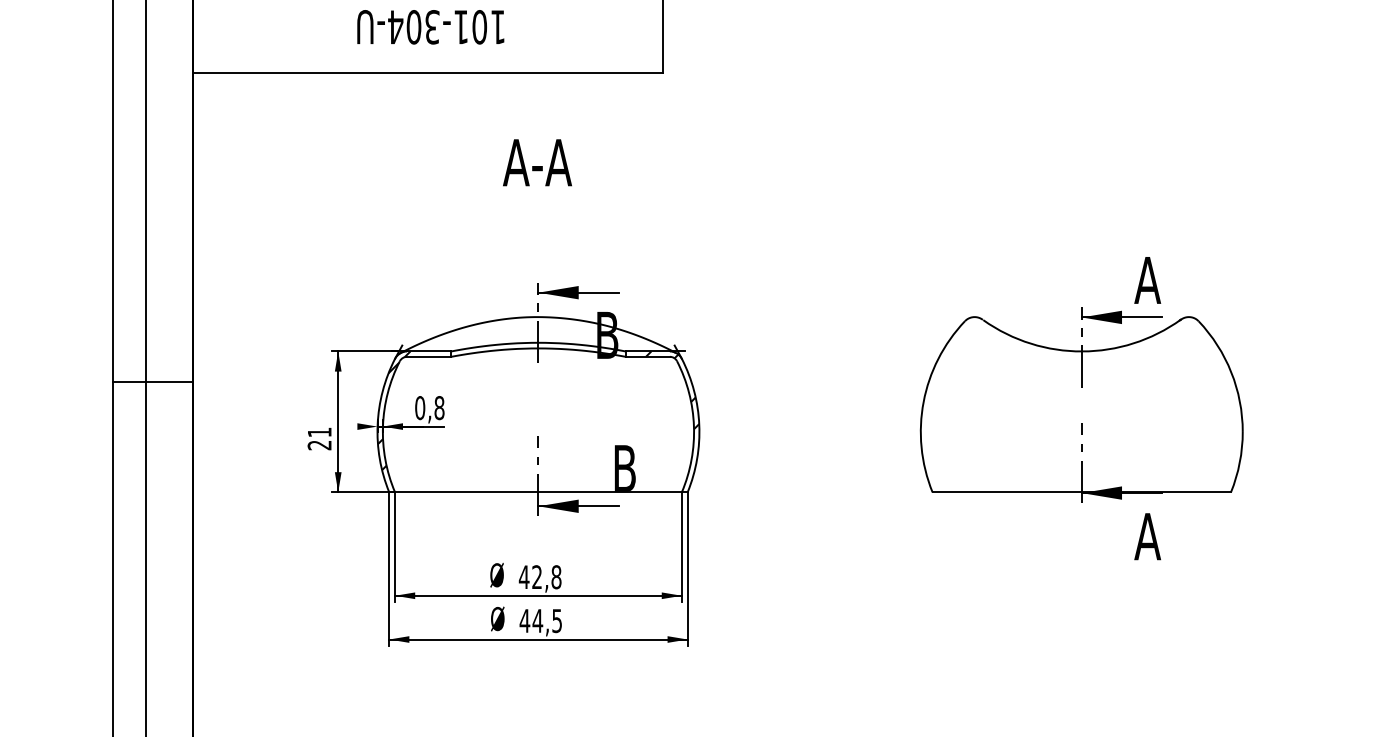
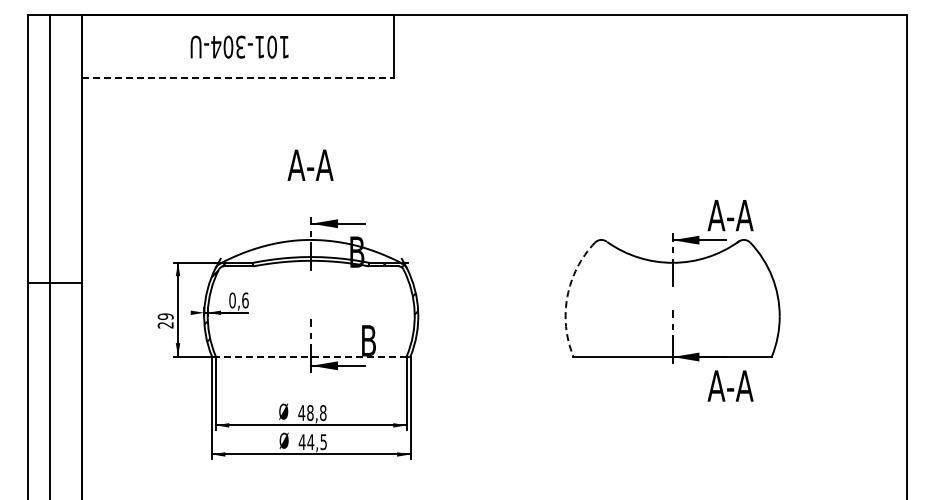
line: (429, 72) -> (238, 77), solid -> dashed
text: (537, 161) -> (310, 164), moved
text: (1183, 280) -> (740, 215), A -> A-A
arc: (923, 402) -> (567, 296), solid -> dashed
text: (439, 408) -> (245, 300), 0,8 -> 0,6
text: (319, 432) -> (165, 316), 21 -> 29
line: (537, 492) -> (310, 356), solid -> dashed
text: (1183, 535) -> (740, 385), A -> A-A
text: (537, 577) -> (310, 413), 42,8 -> 48,8

